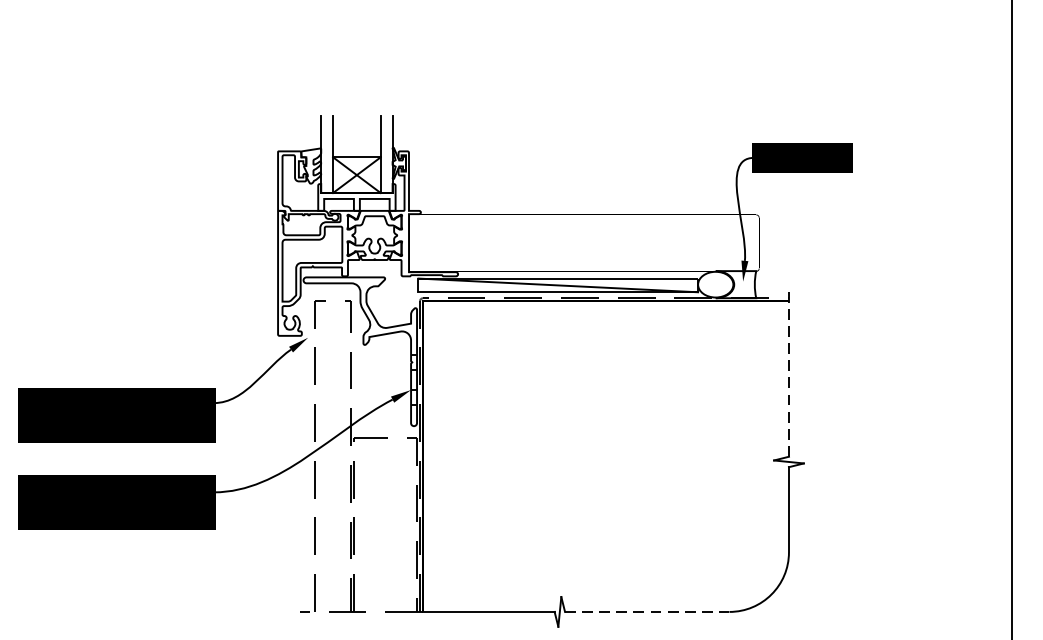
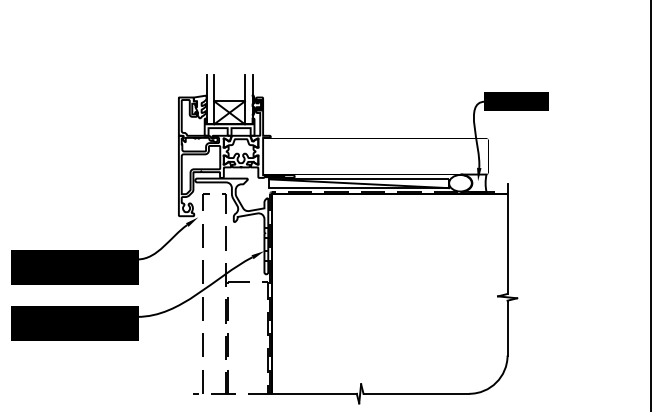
line: (788, 372) -> (507, 239), dashed -> solid
line: (647, 611) -> (416, 393), dashed -> solid

